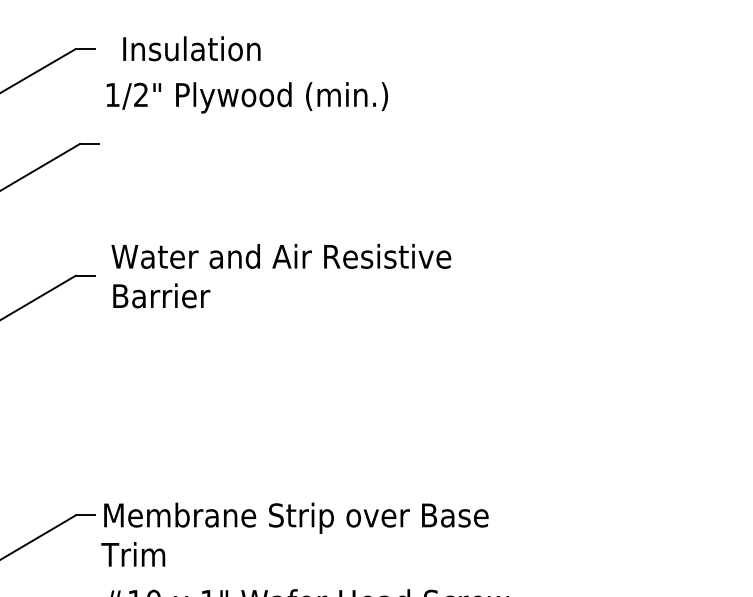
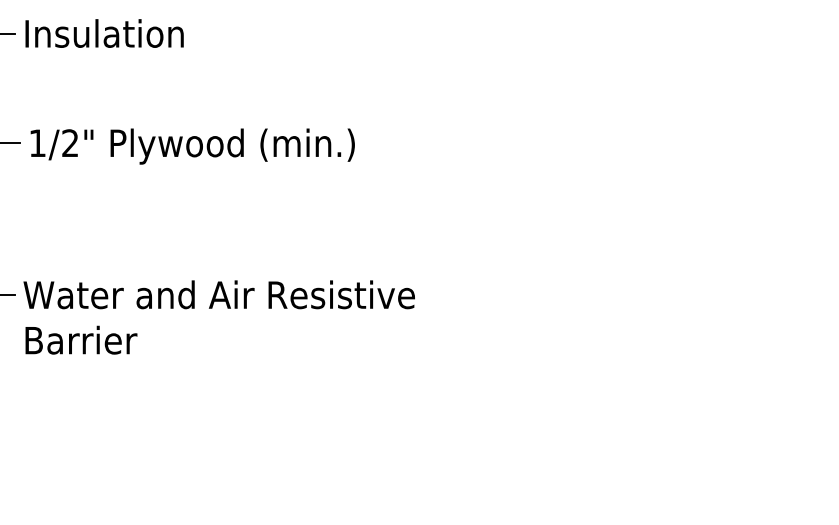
text: (191, 48) -> (104, 33), moved
text: (246, 97) -> (191, 146), moved
text: (281, 276) -> (219, 317), moved

